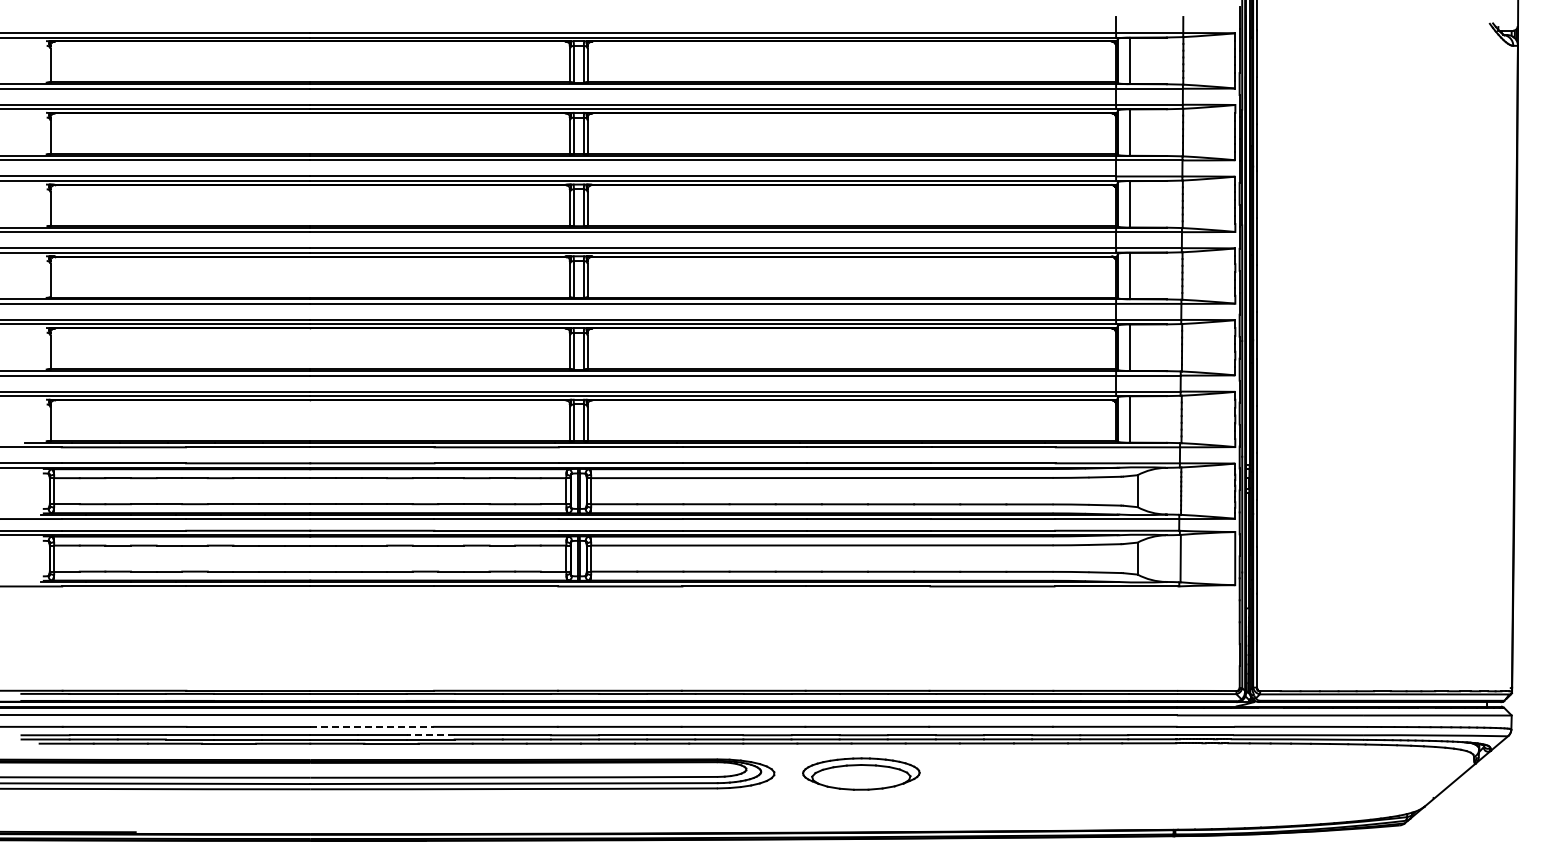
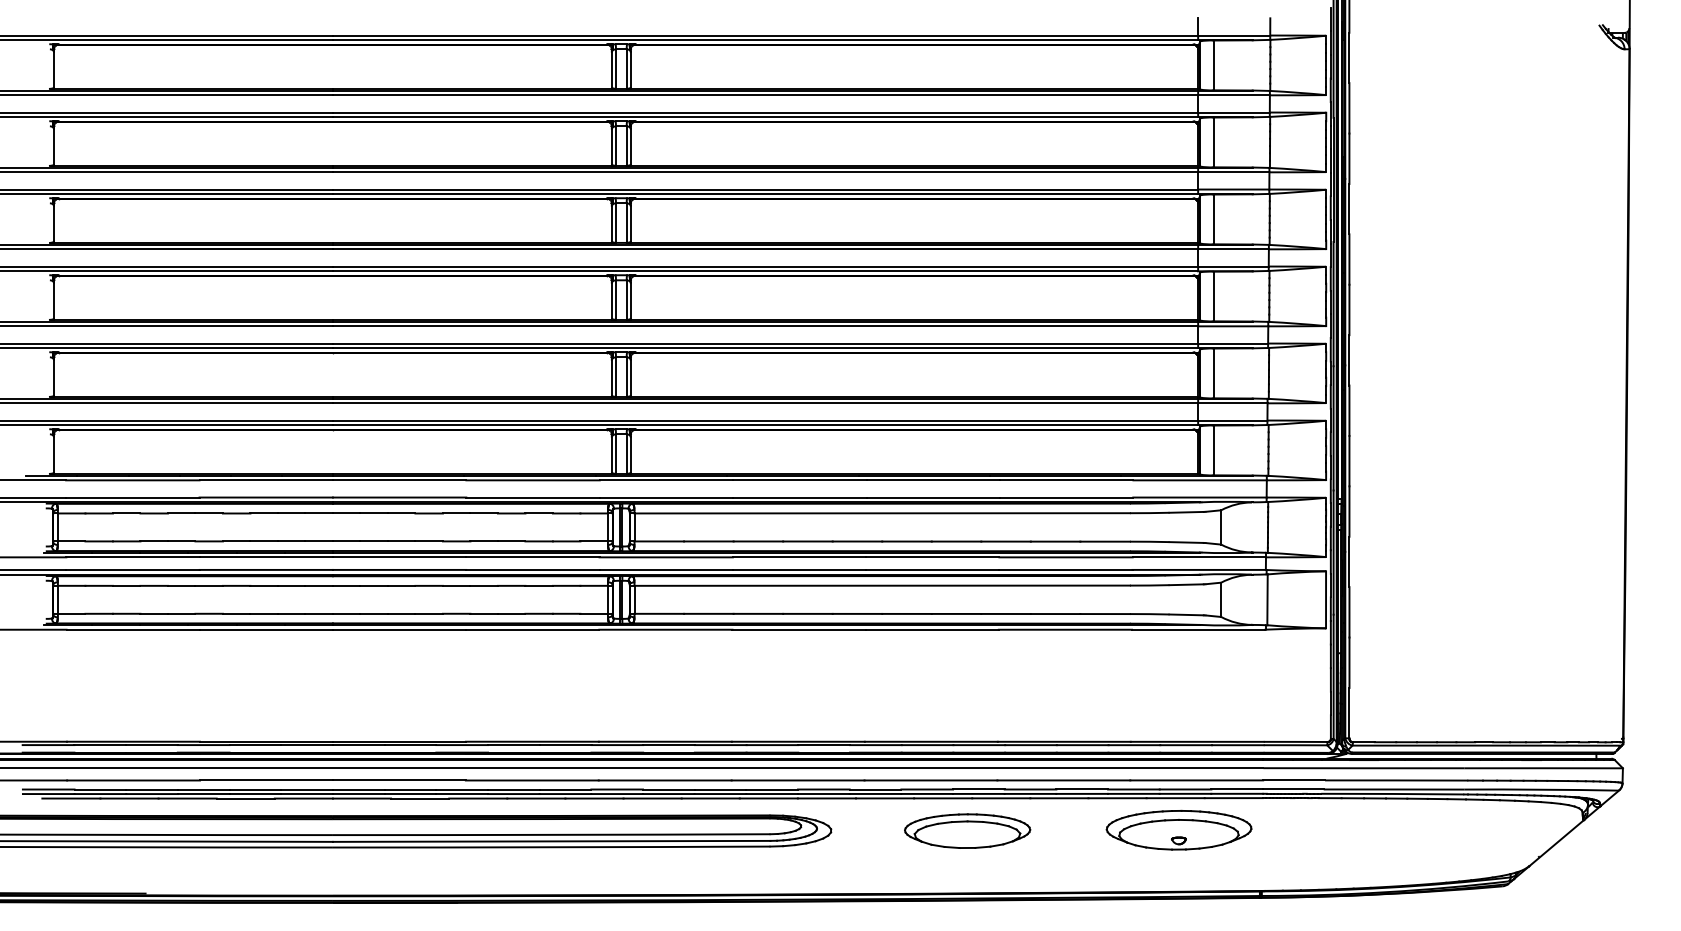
line: (372, 726) -> (399, 780), dashed -> solid
line: (430, 735) -> (462, 789), dashed -> solid
part: (861, 773) -> (967, 830), moved
part: (1098, 773) -> (1179, 830), added

